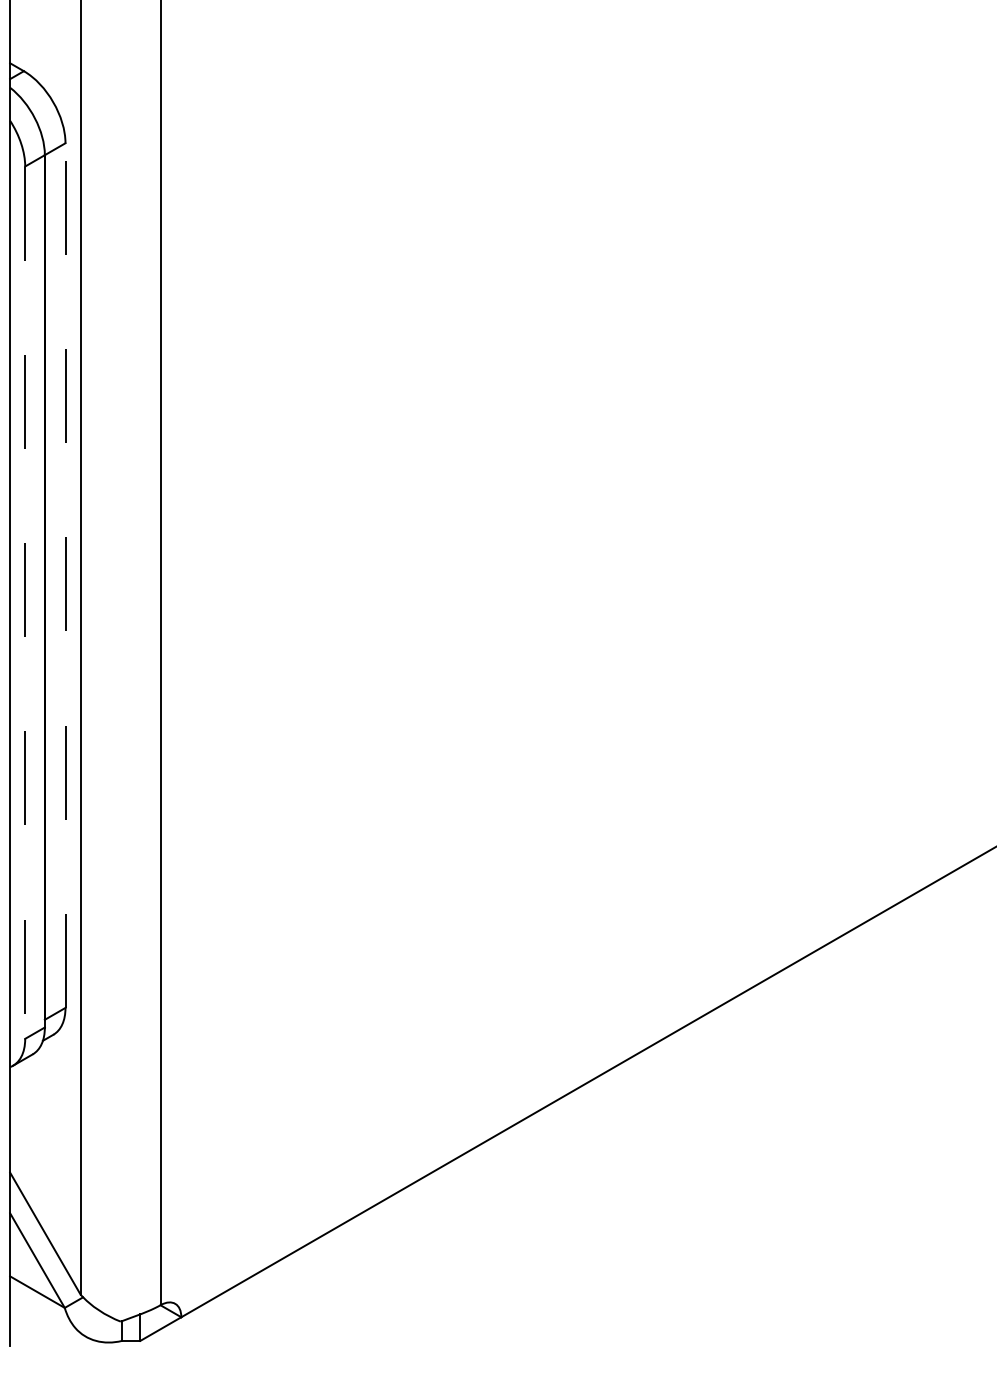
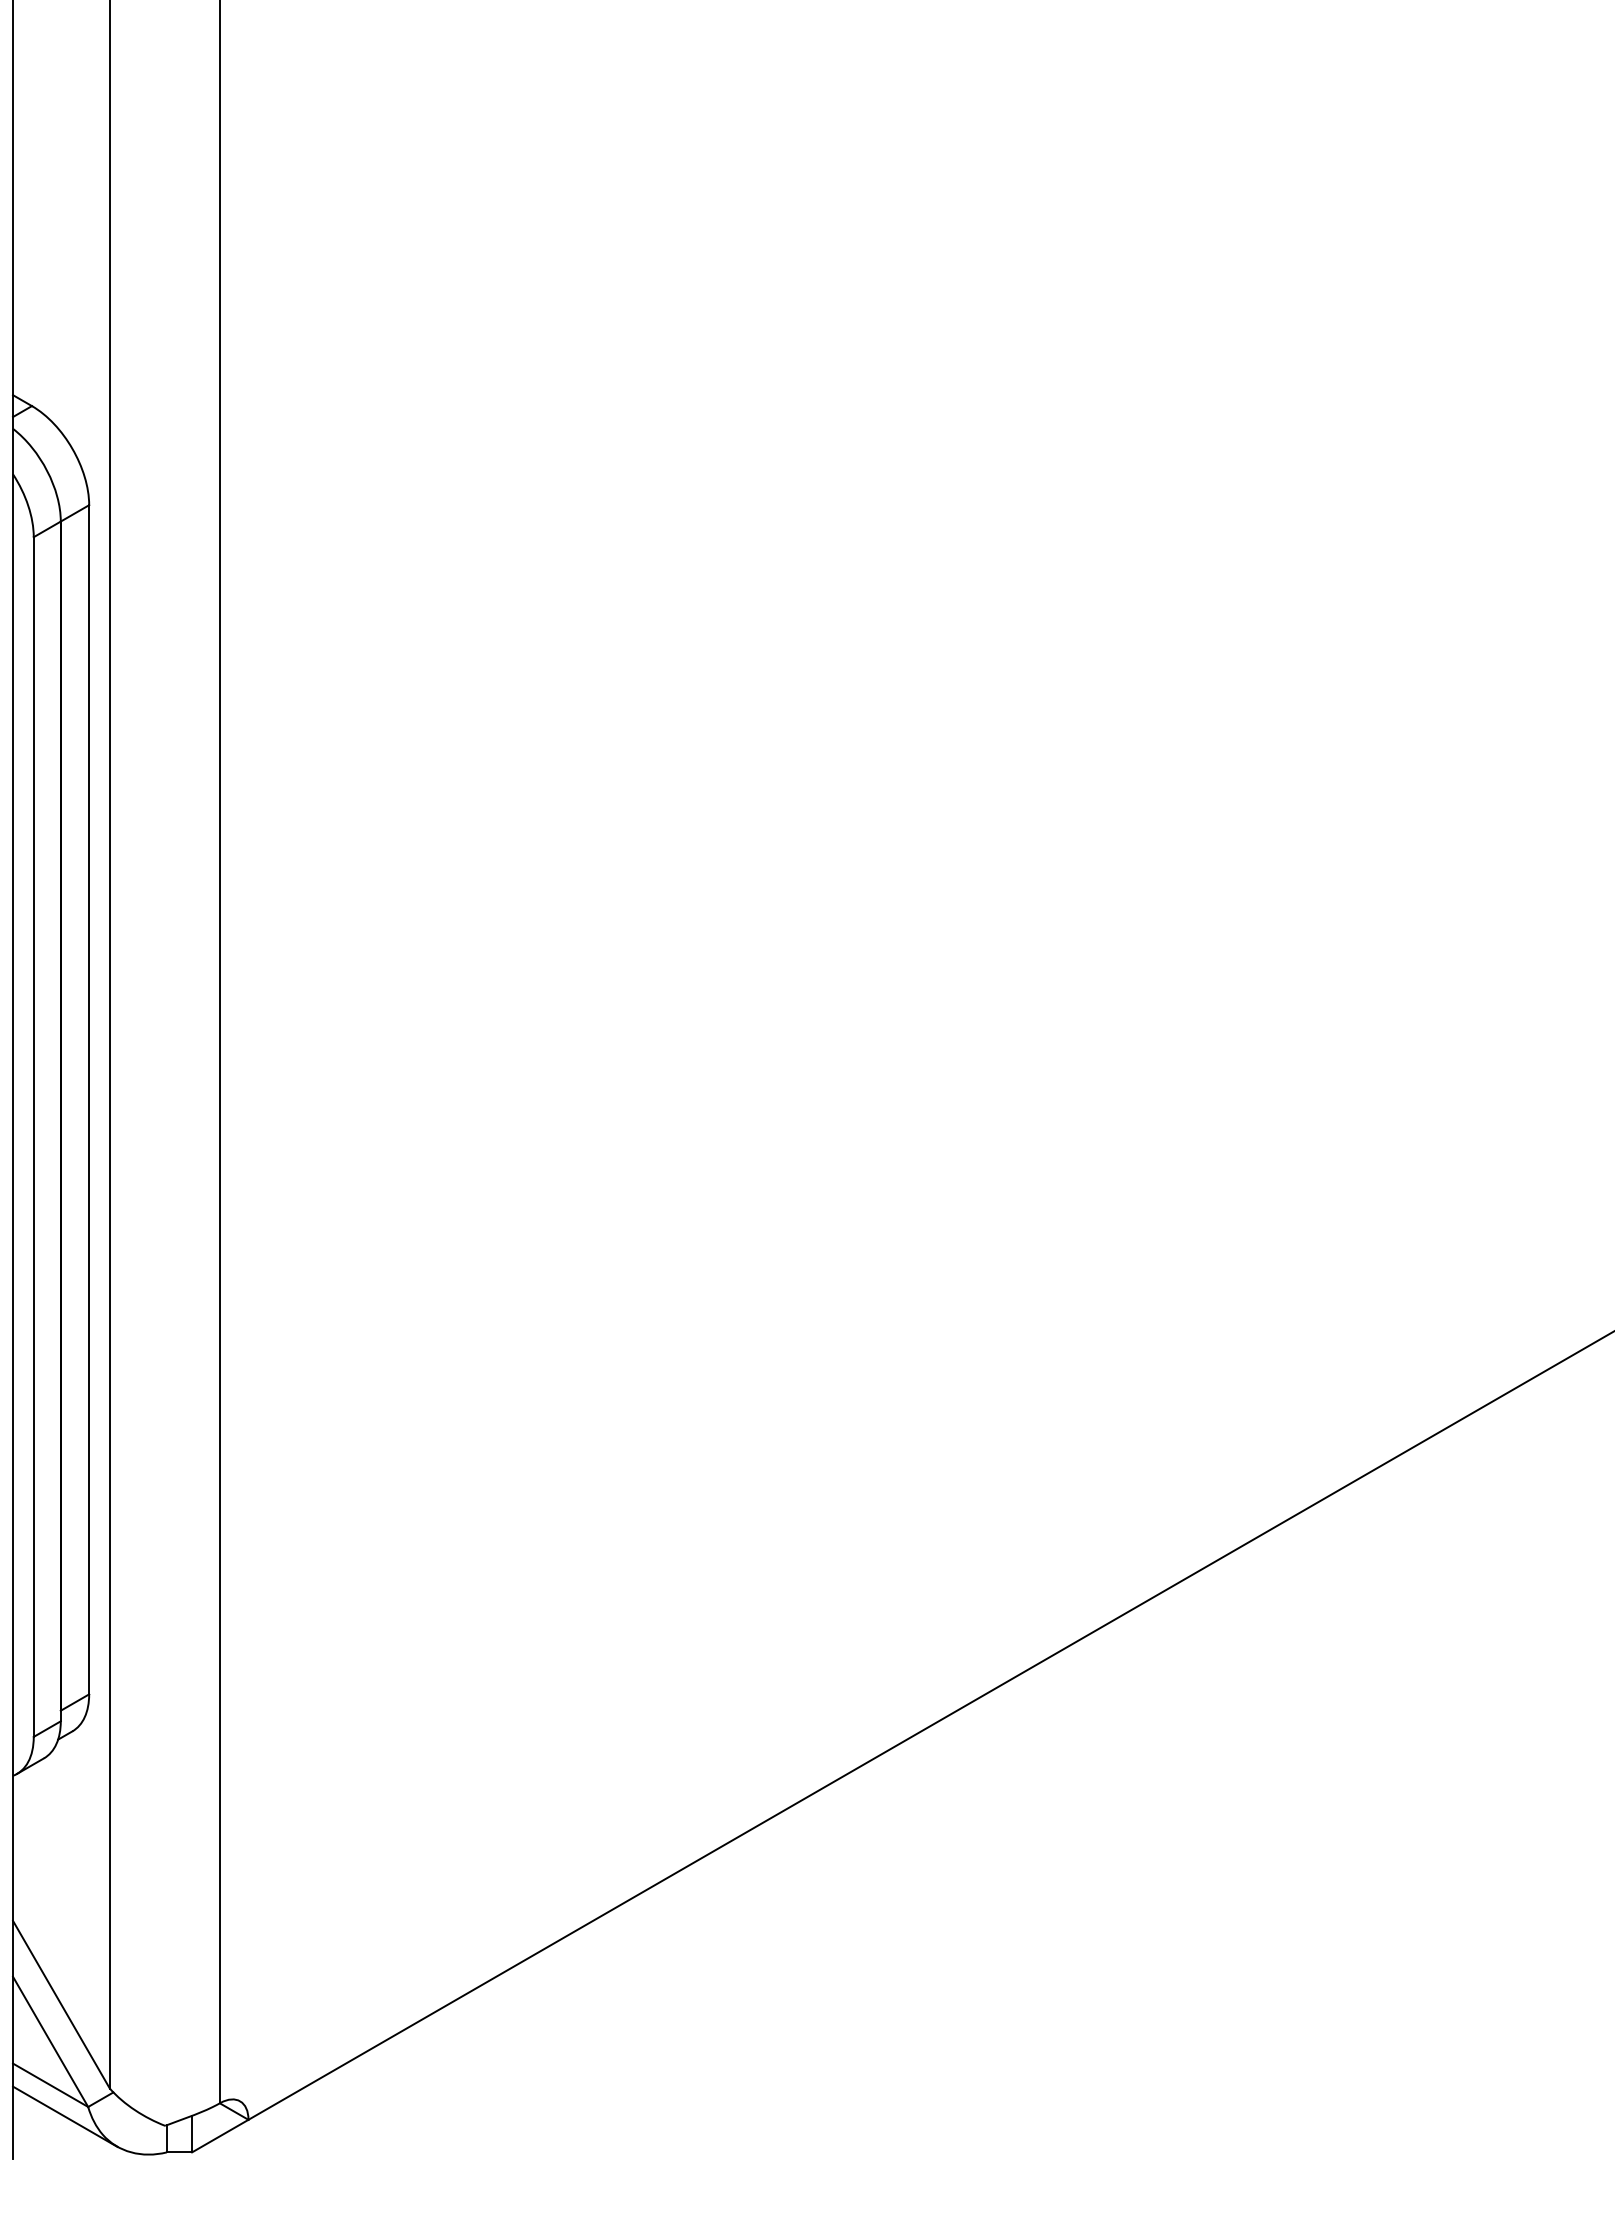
line: (65, 575) -> (89, 1099), dashed -> solid
line: (25, 603) -> (33, 1137), dashed -> solid
line: (48, 1314) -> (65, 2116), added

